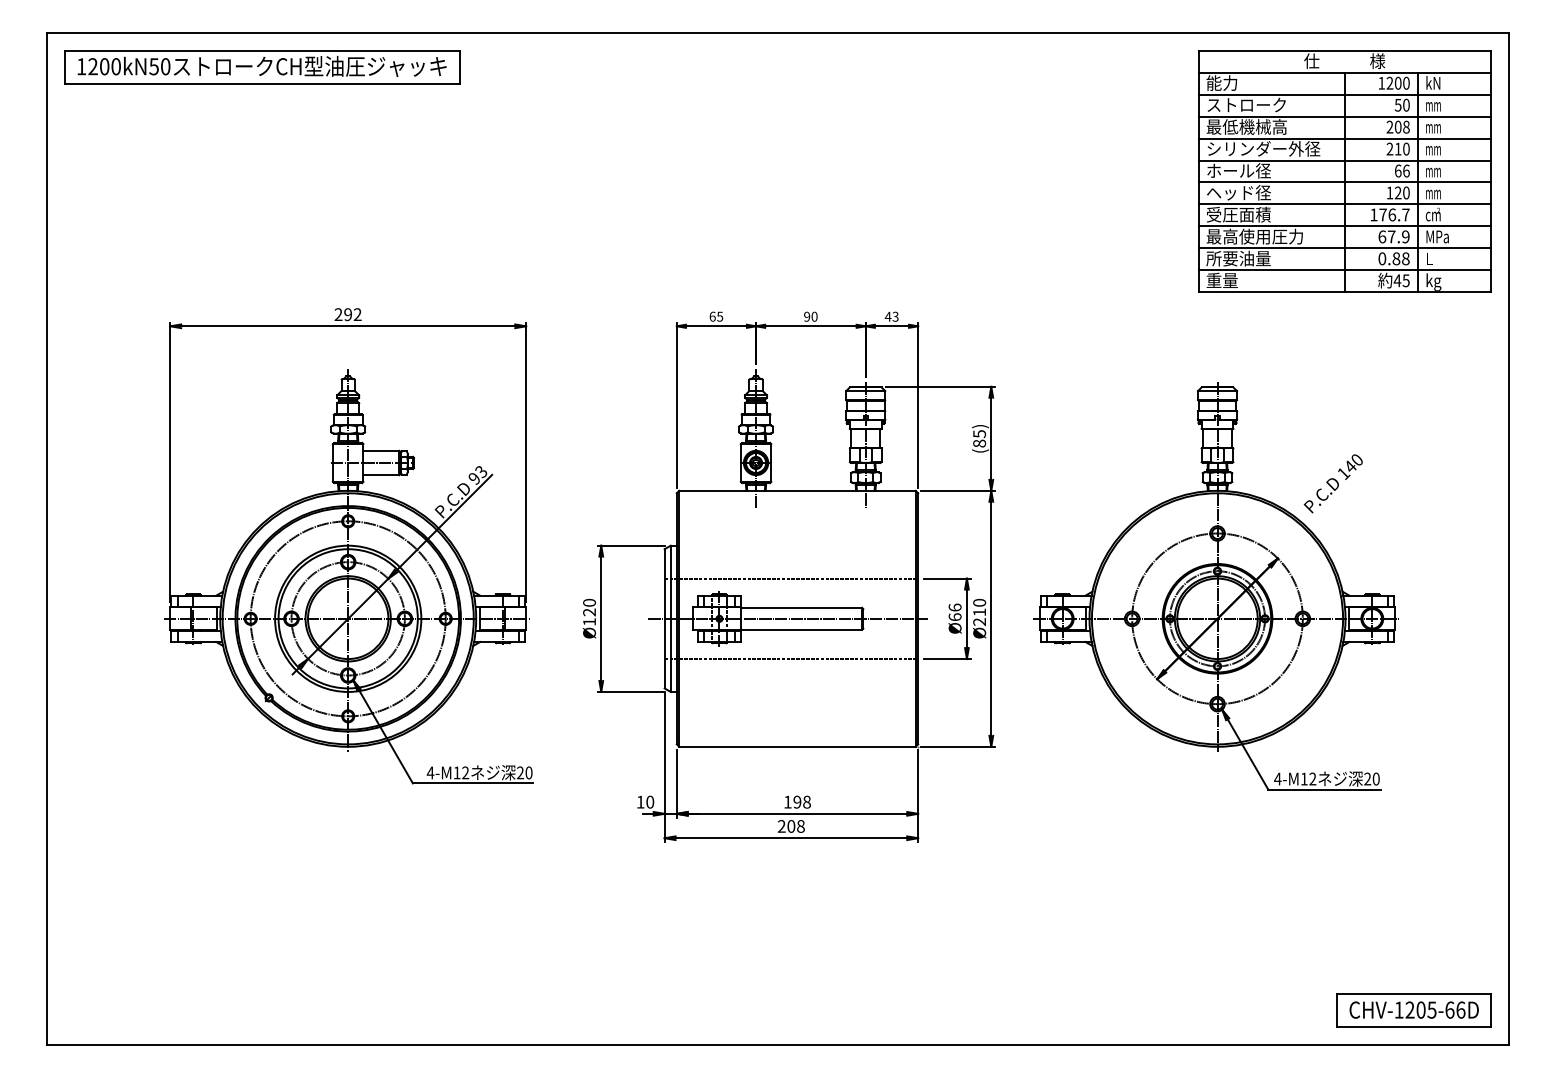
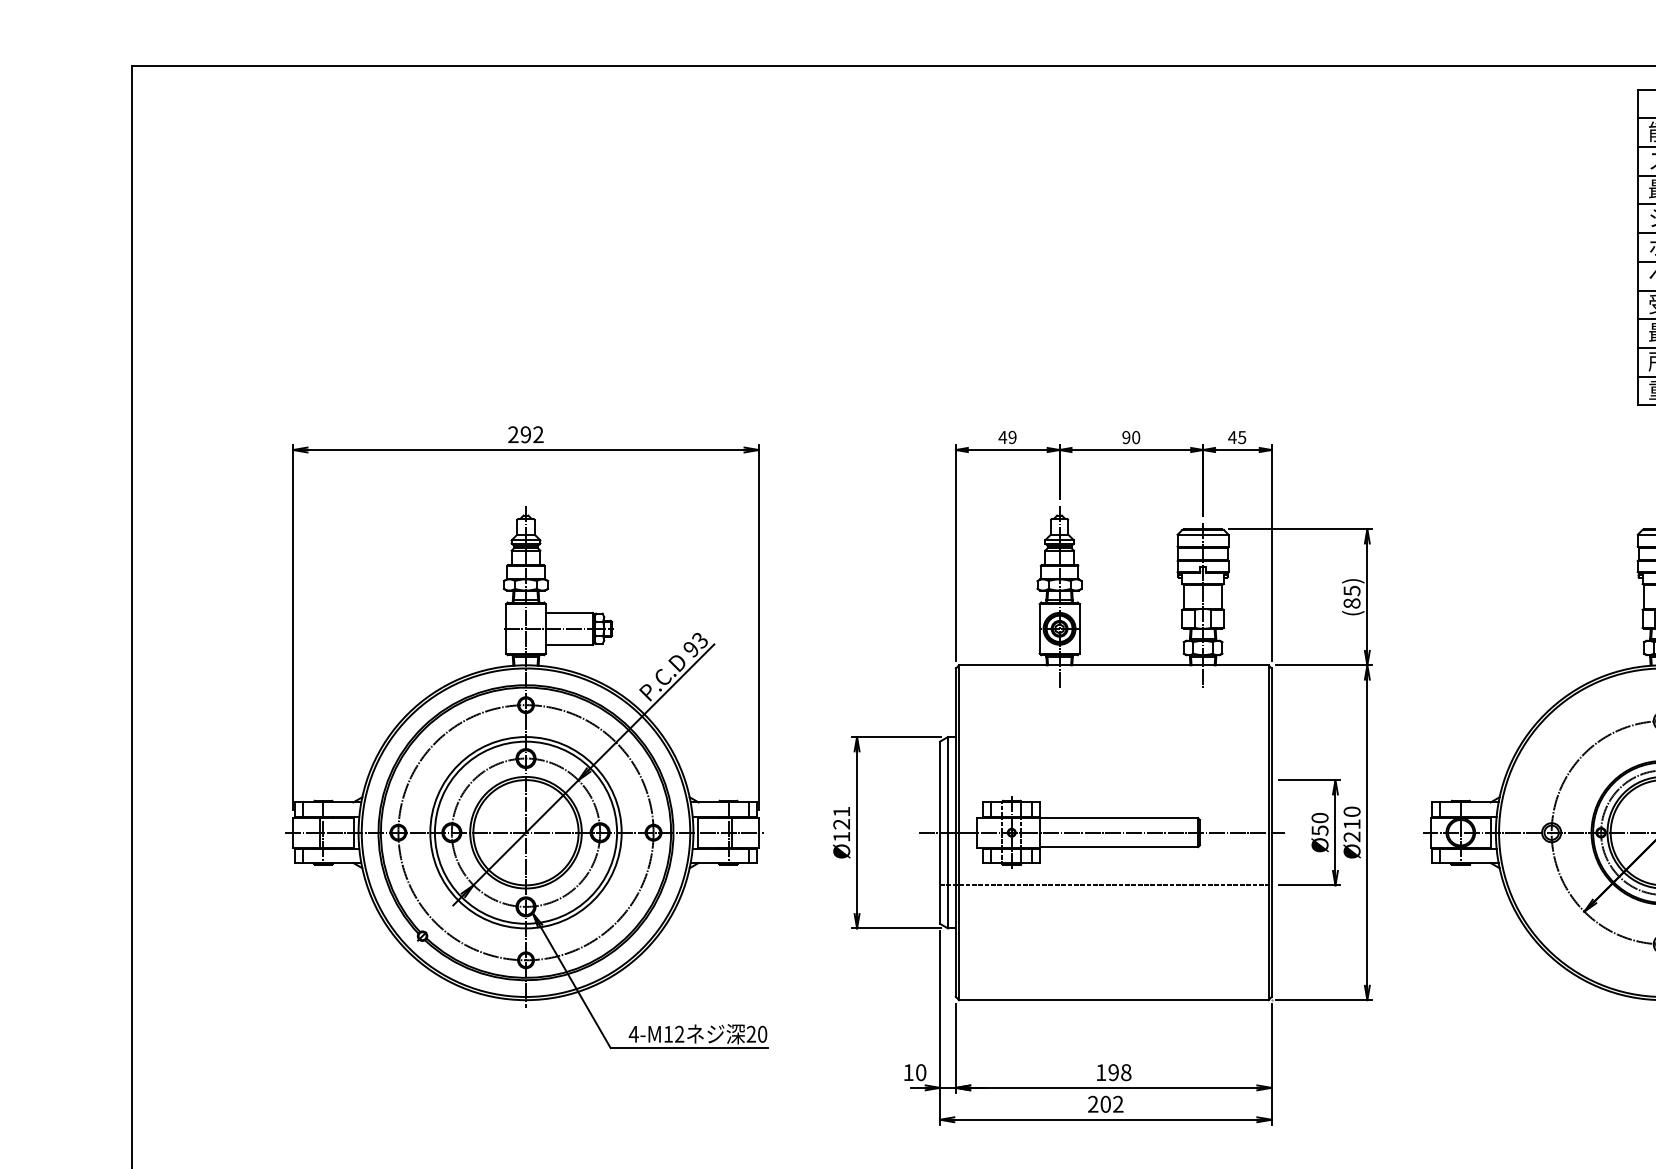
part: (262, 67) -> (413, 111), removed
text: (895, 315) -> (1242, 435), 43 -> 45
text: (716, 316) -> (1007, 437), 65 -> 49
line: (791, 578) -> (1105, 779), removed
text: (589, 602) -> (841, 811), Ø120 -> Ø121
text: (954, 612) -> (1319, 824), Ø66 -> Ø50
text: (800, 826) -> (1117, 1104), 208 -> 202

